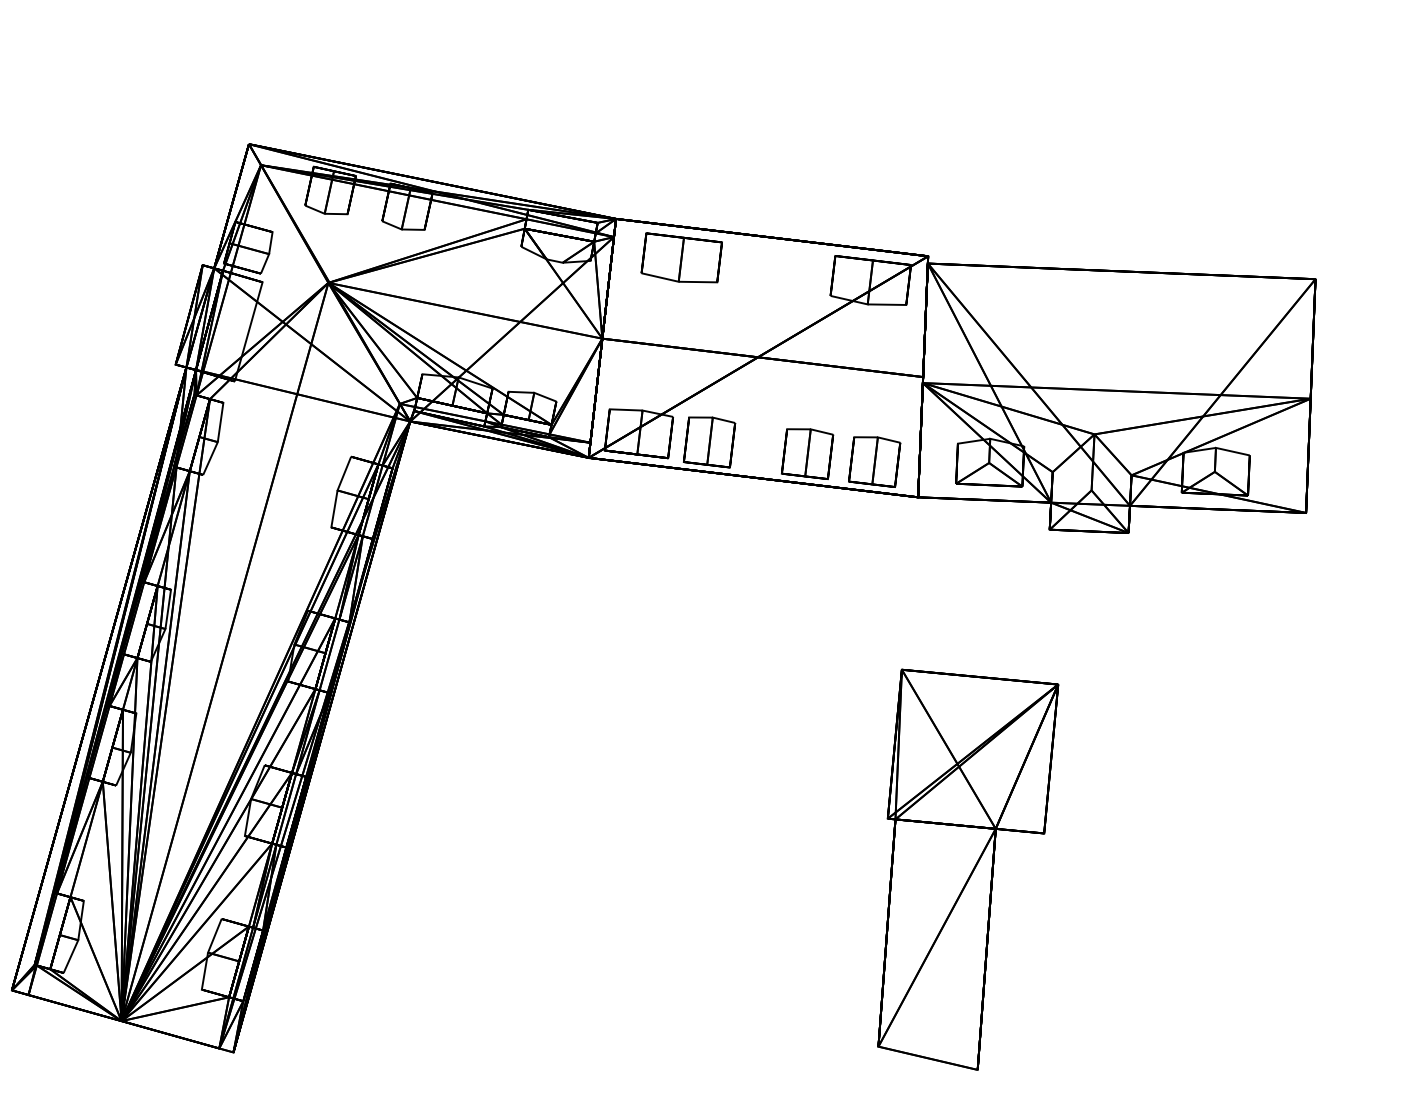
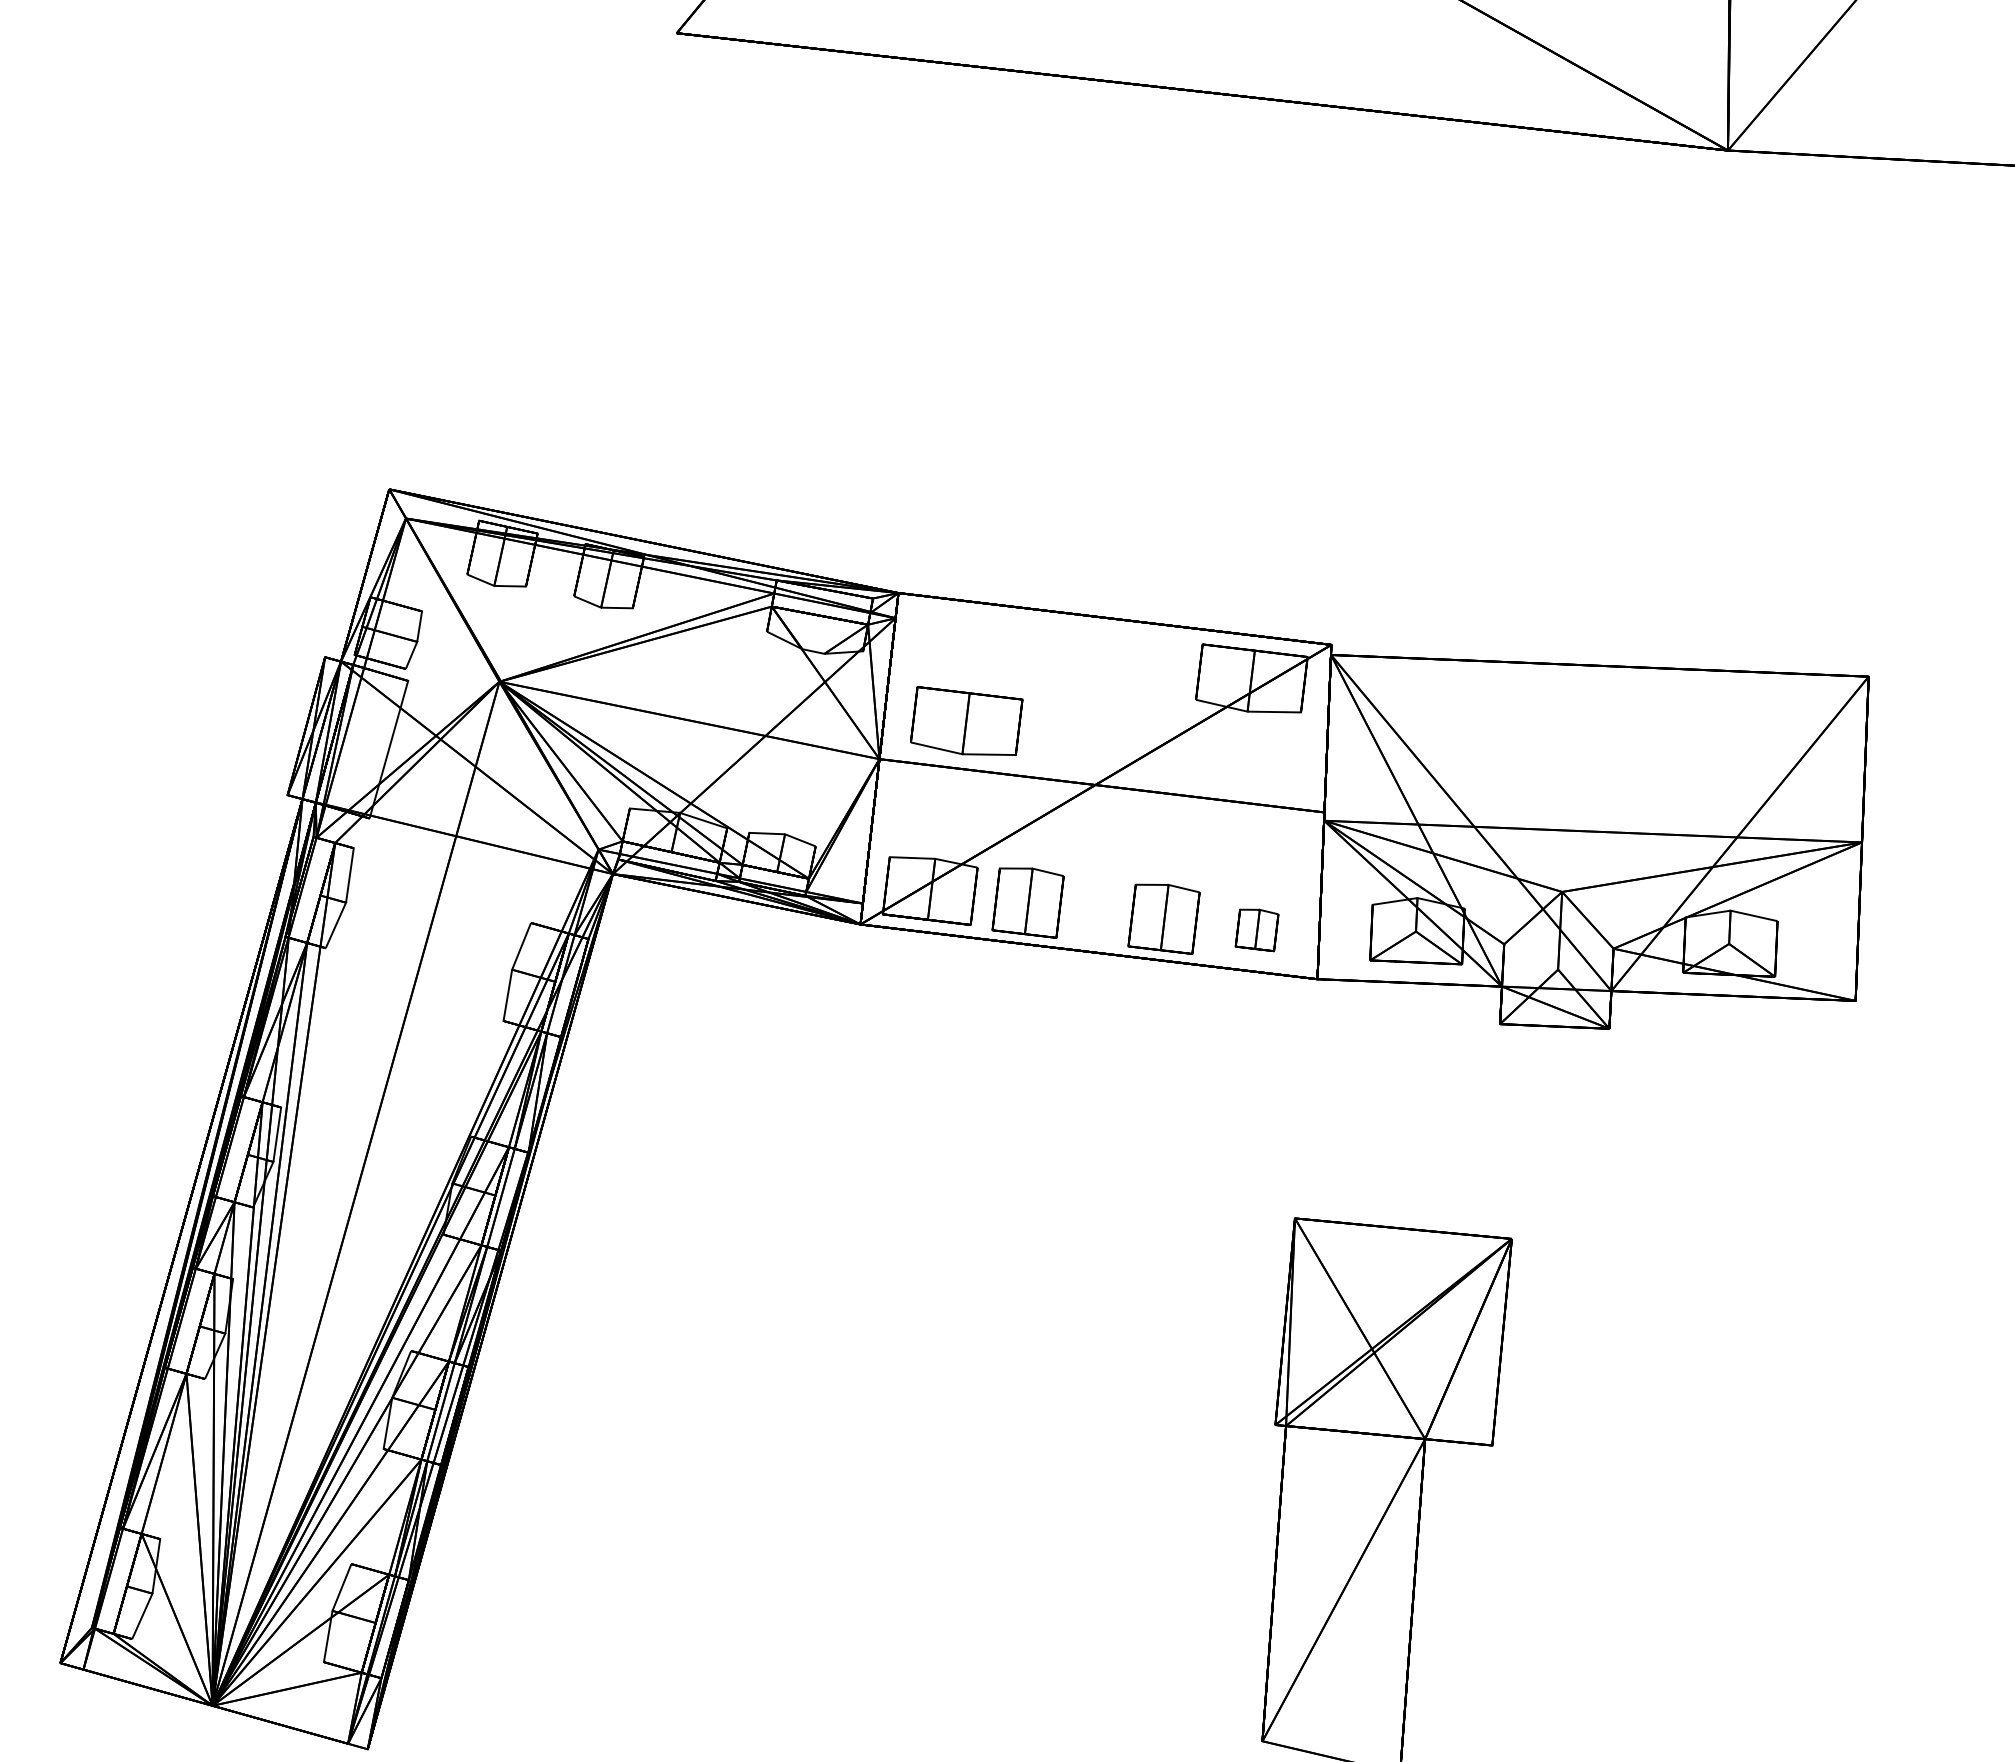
part: (681, 257) -> (966, 720), moved
part: (874, 462) -> (1256, 930), size x0.6

